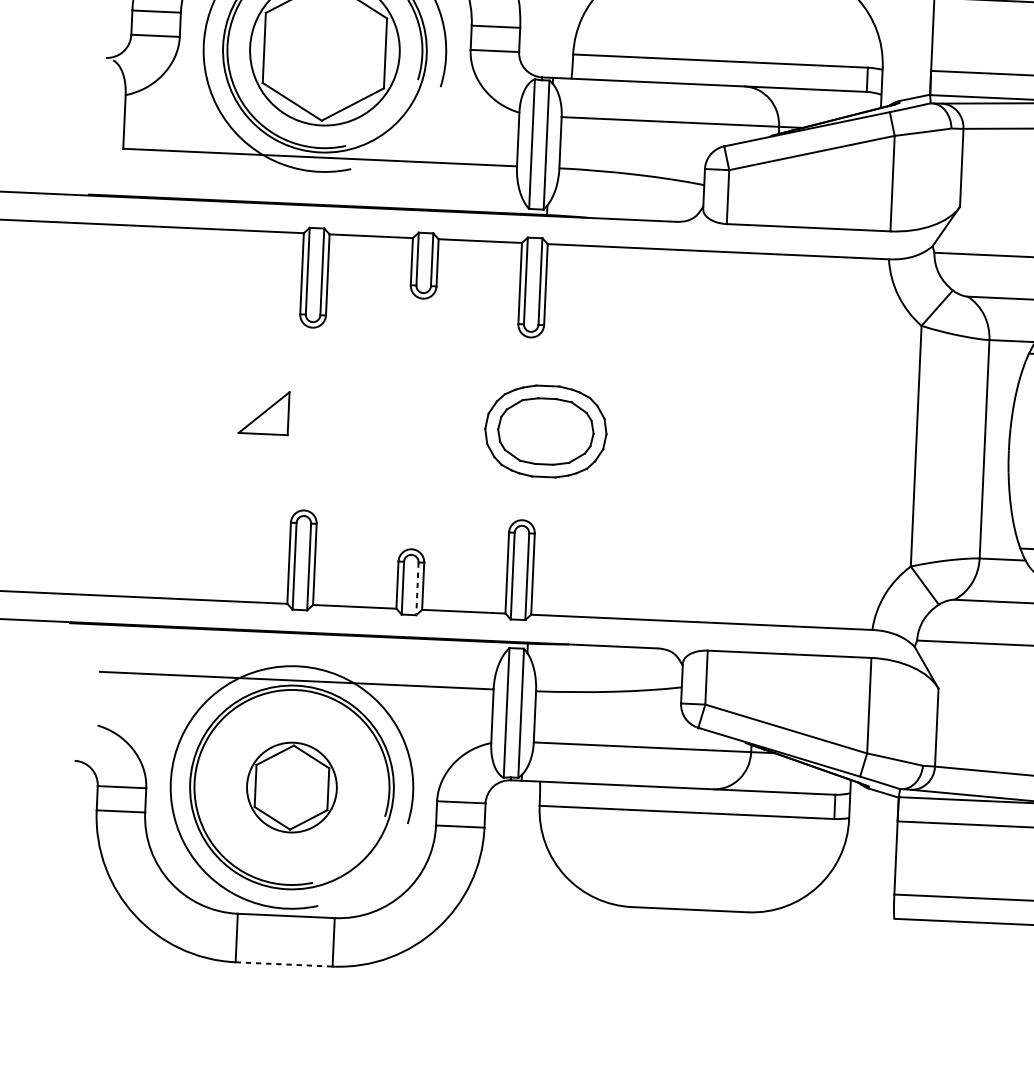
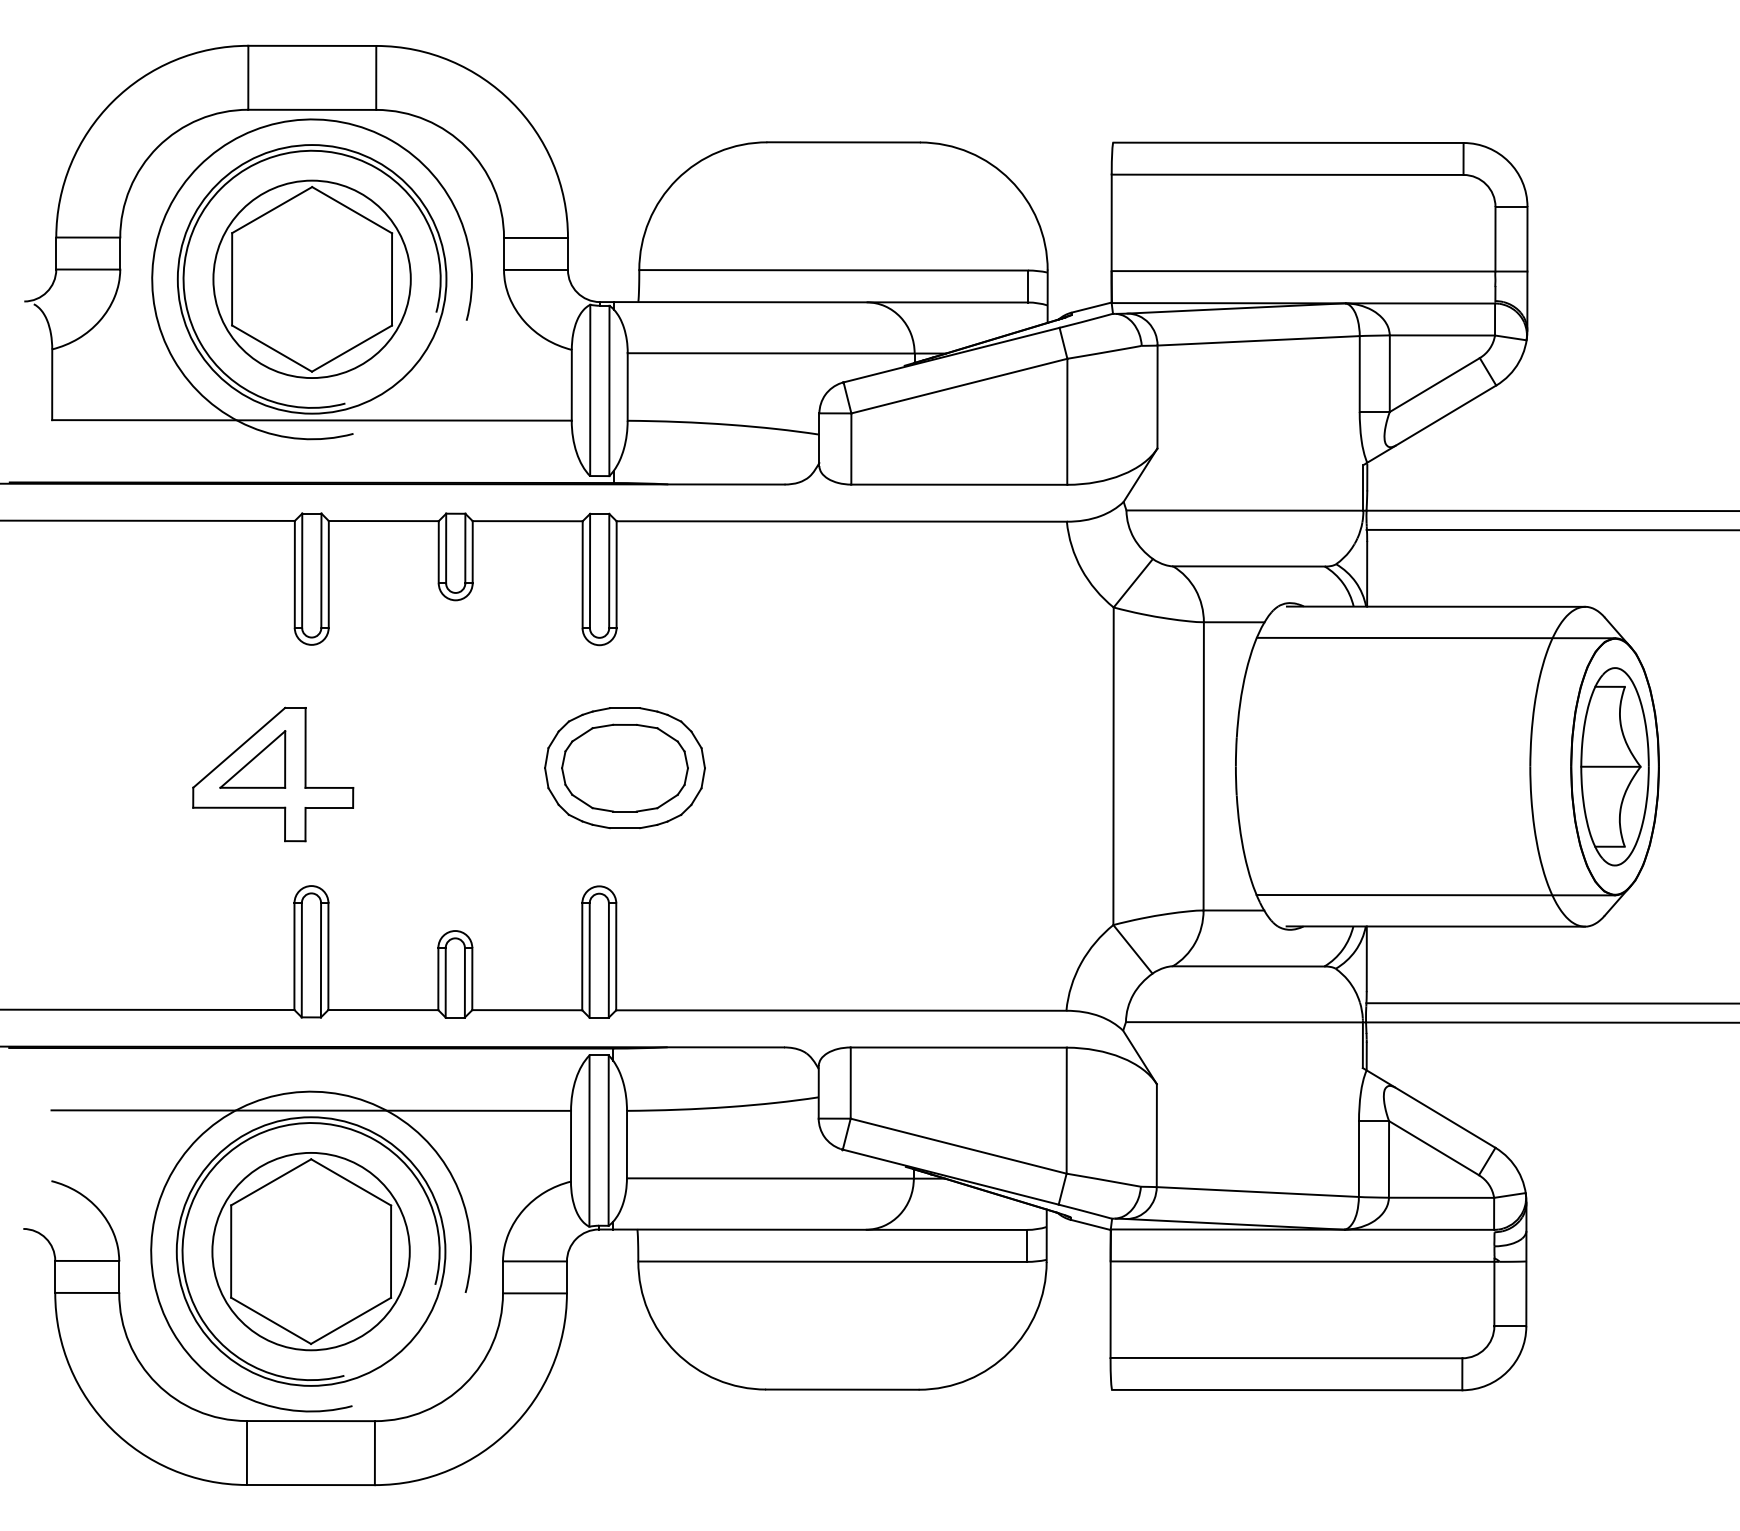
part: (279, 424) -> (273, 774), added
line: (417, 588) -> (464, 982), dashed -> solid
part: (291, 787) -> (310, 1251), size x1.67
line: (283, 964) -> (310, 1485), dashed -> solid

